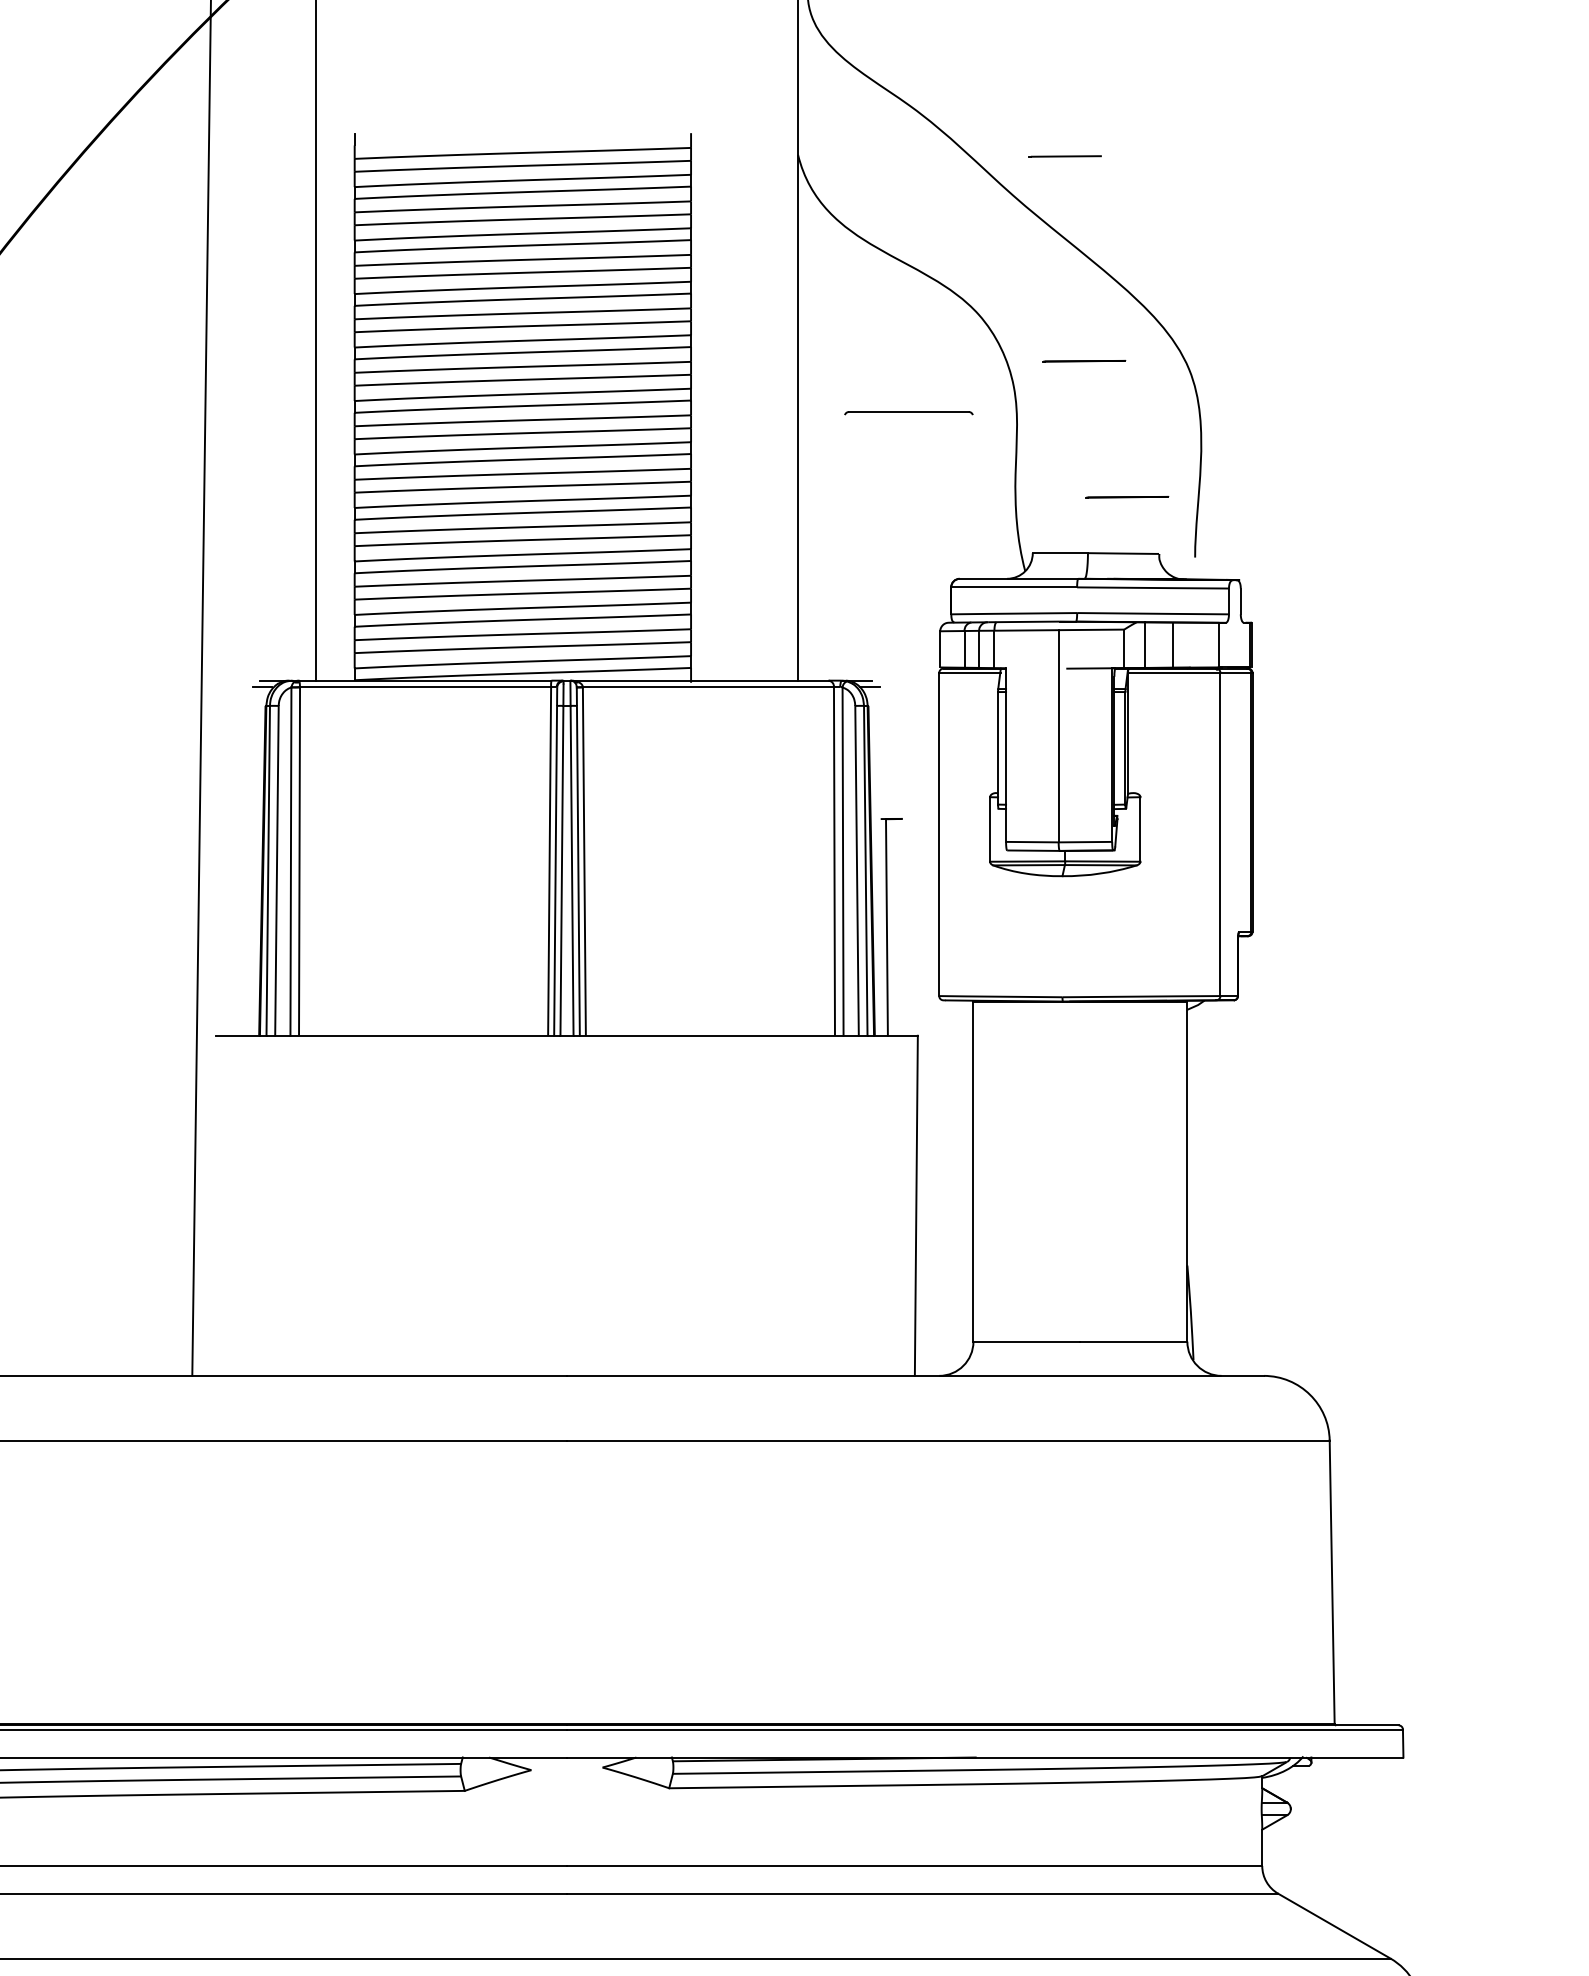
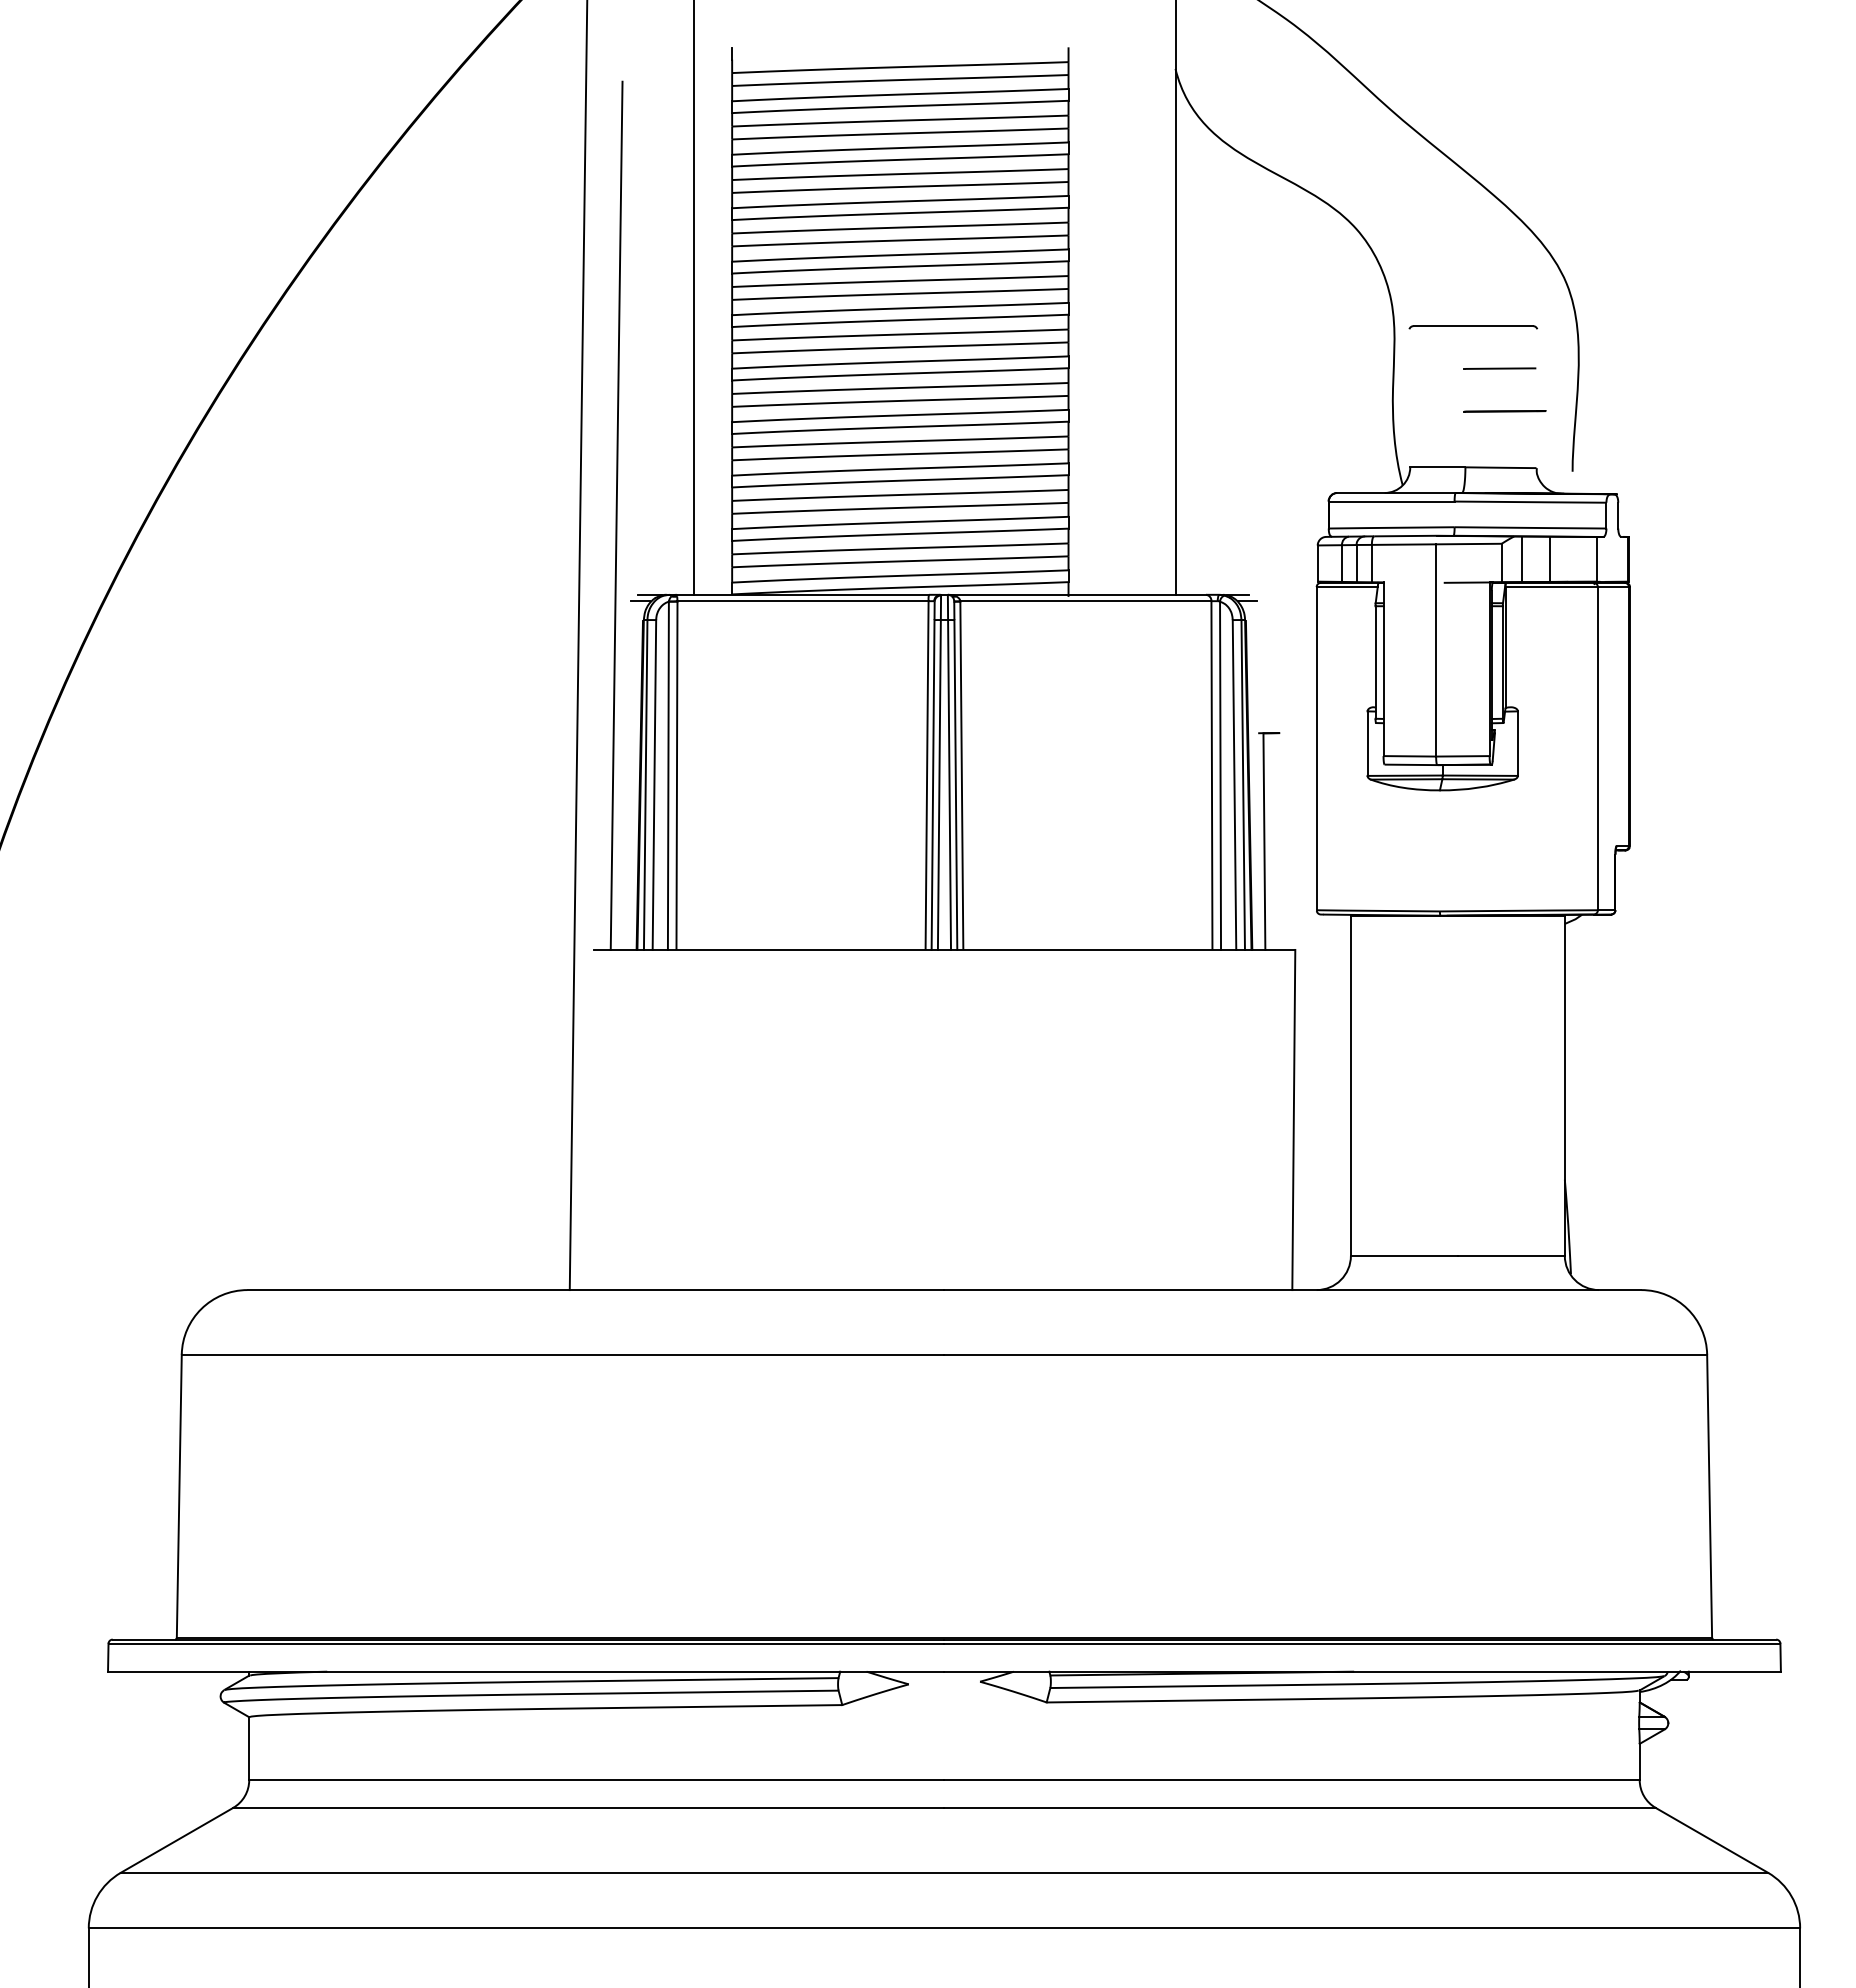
line: (1065, 156) -> (1499, 368), moved
line: (1084, 361) -> (1461, 275), removed
part: (908, 413) -> (1472, 327), moved
line: (239, 601) -> (616, 515), added

